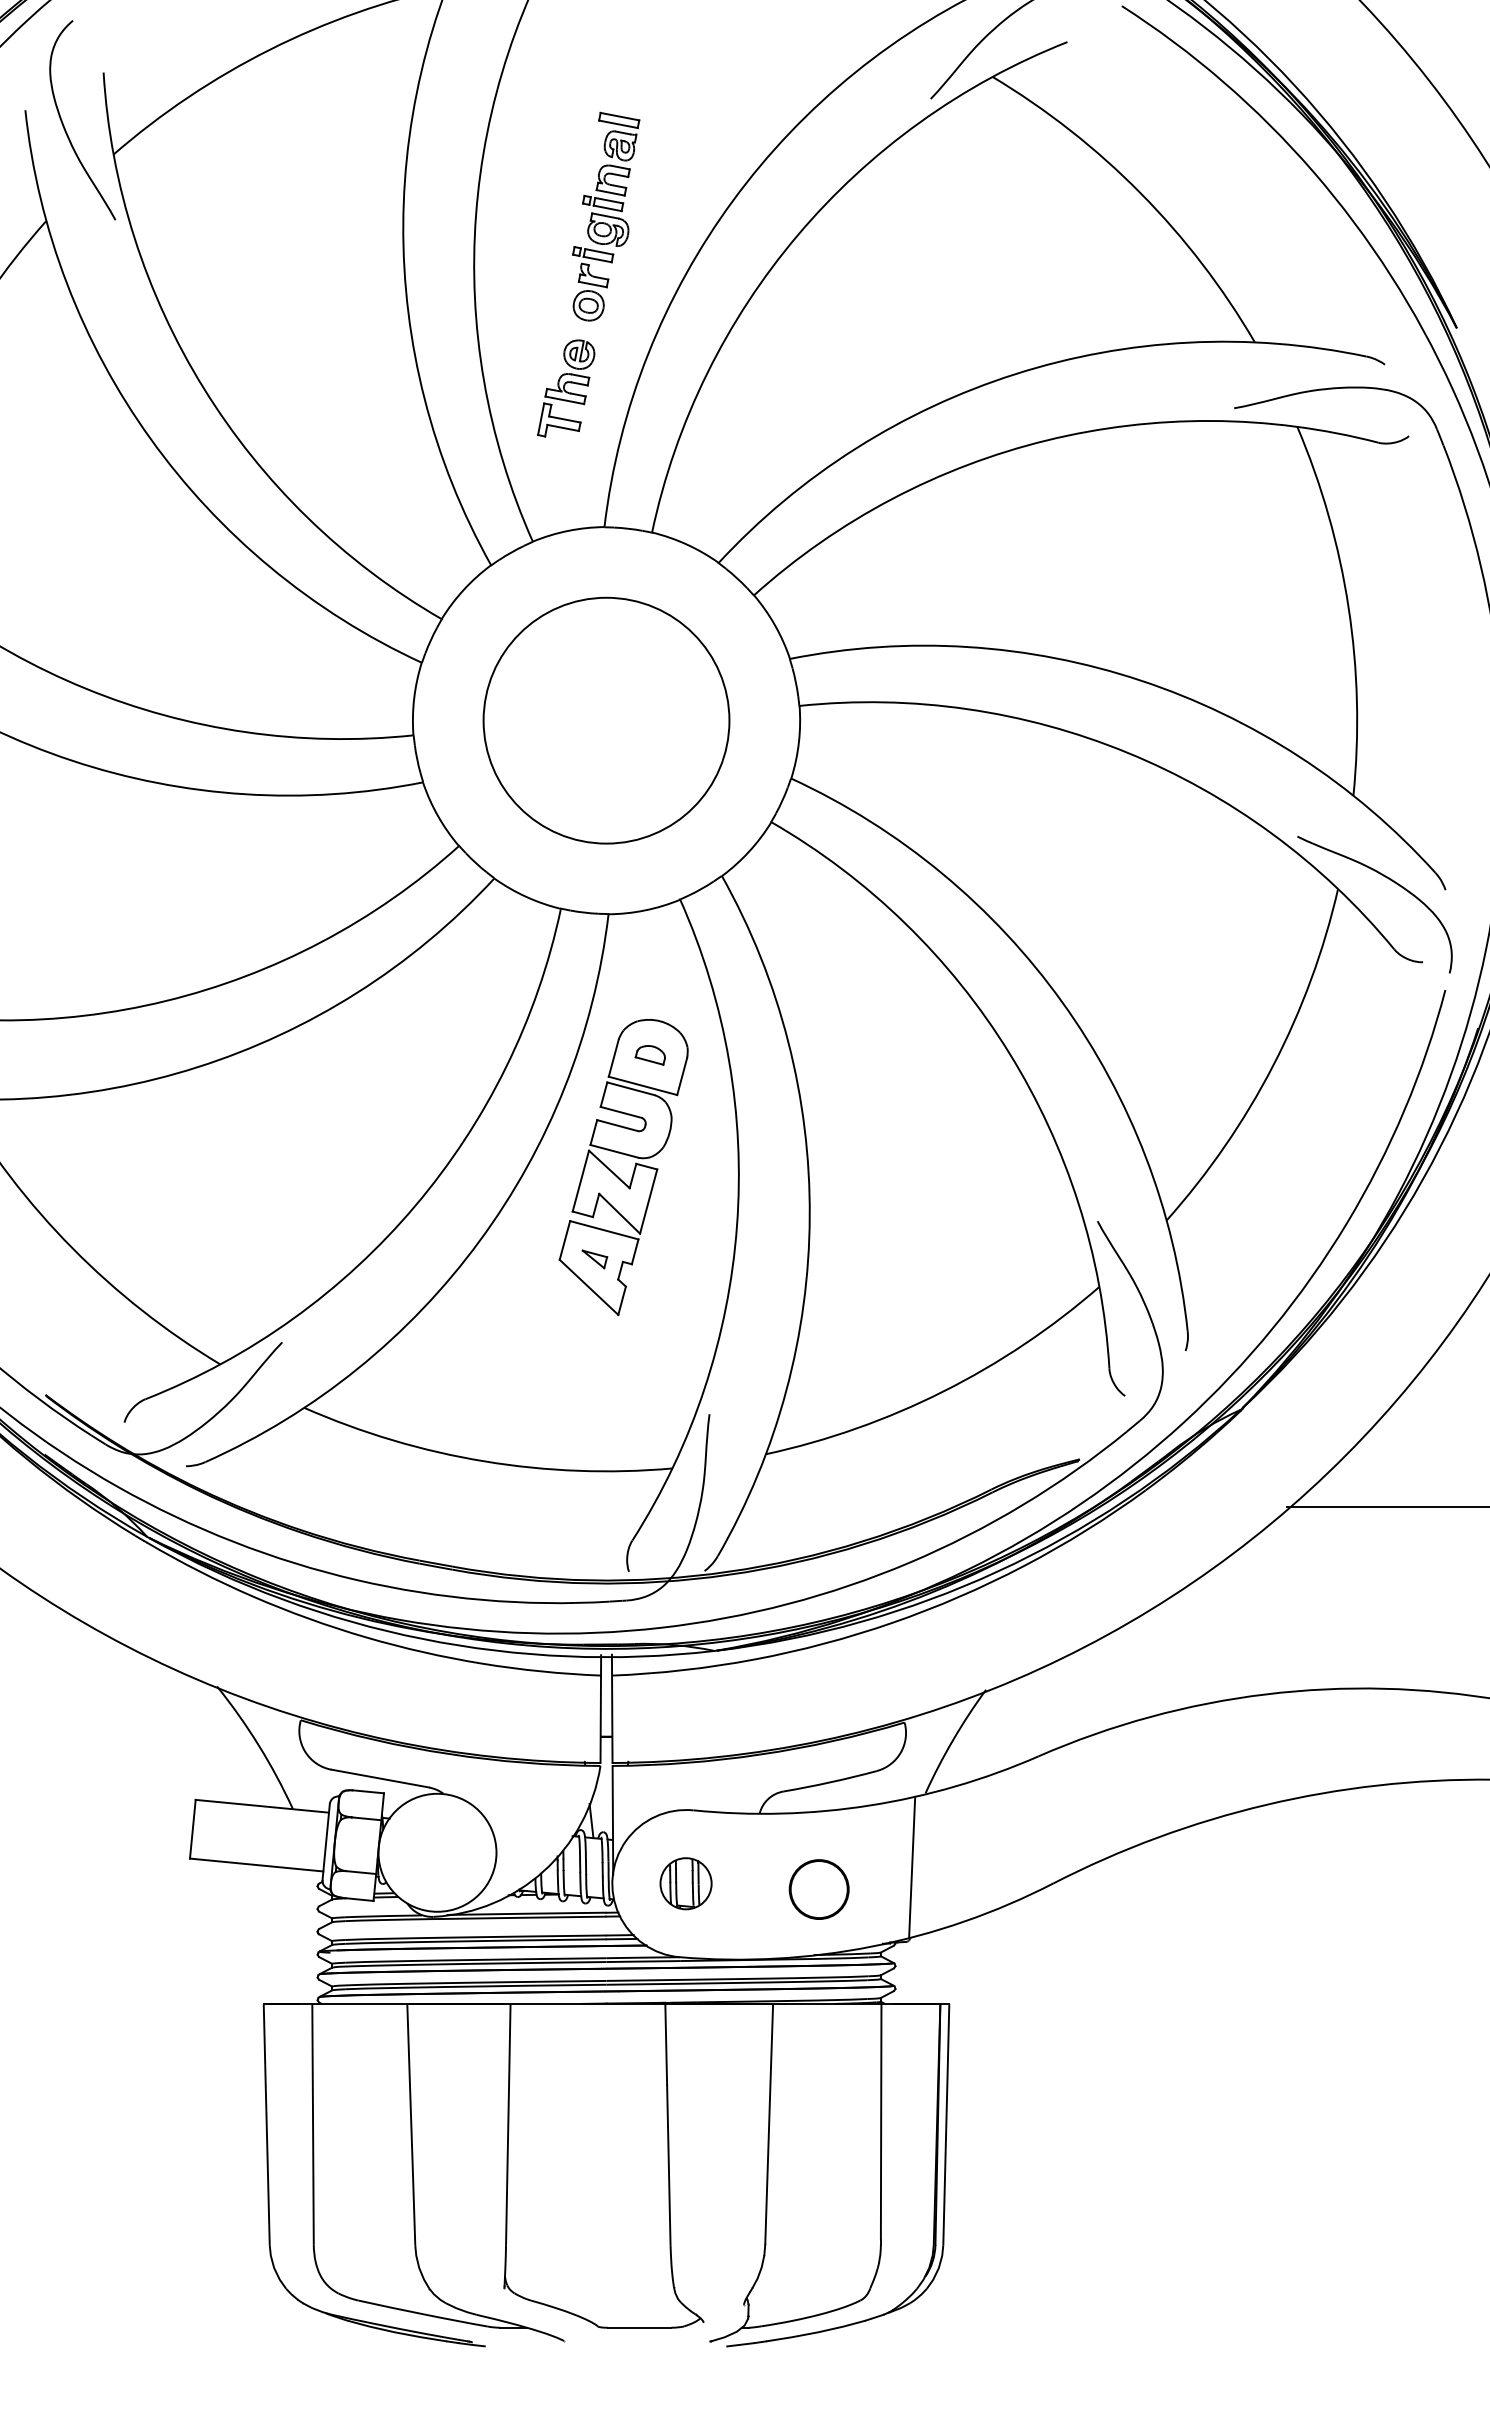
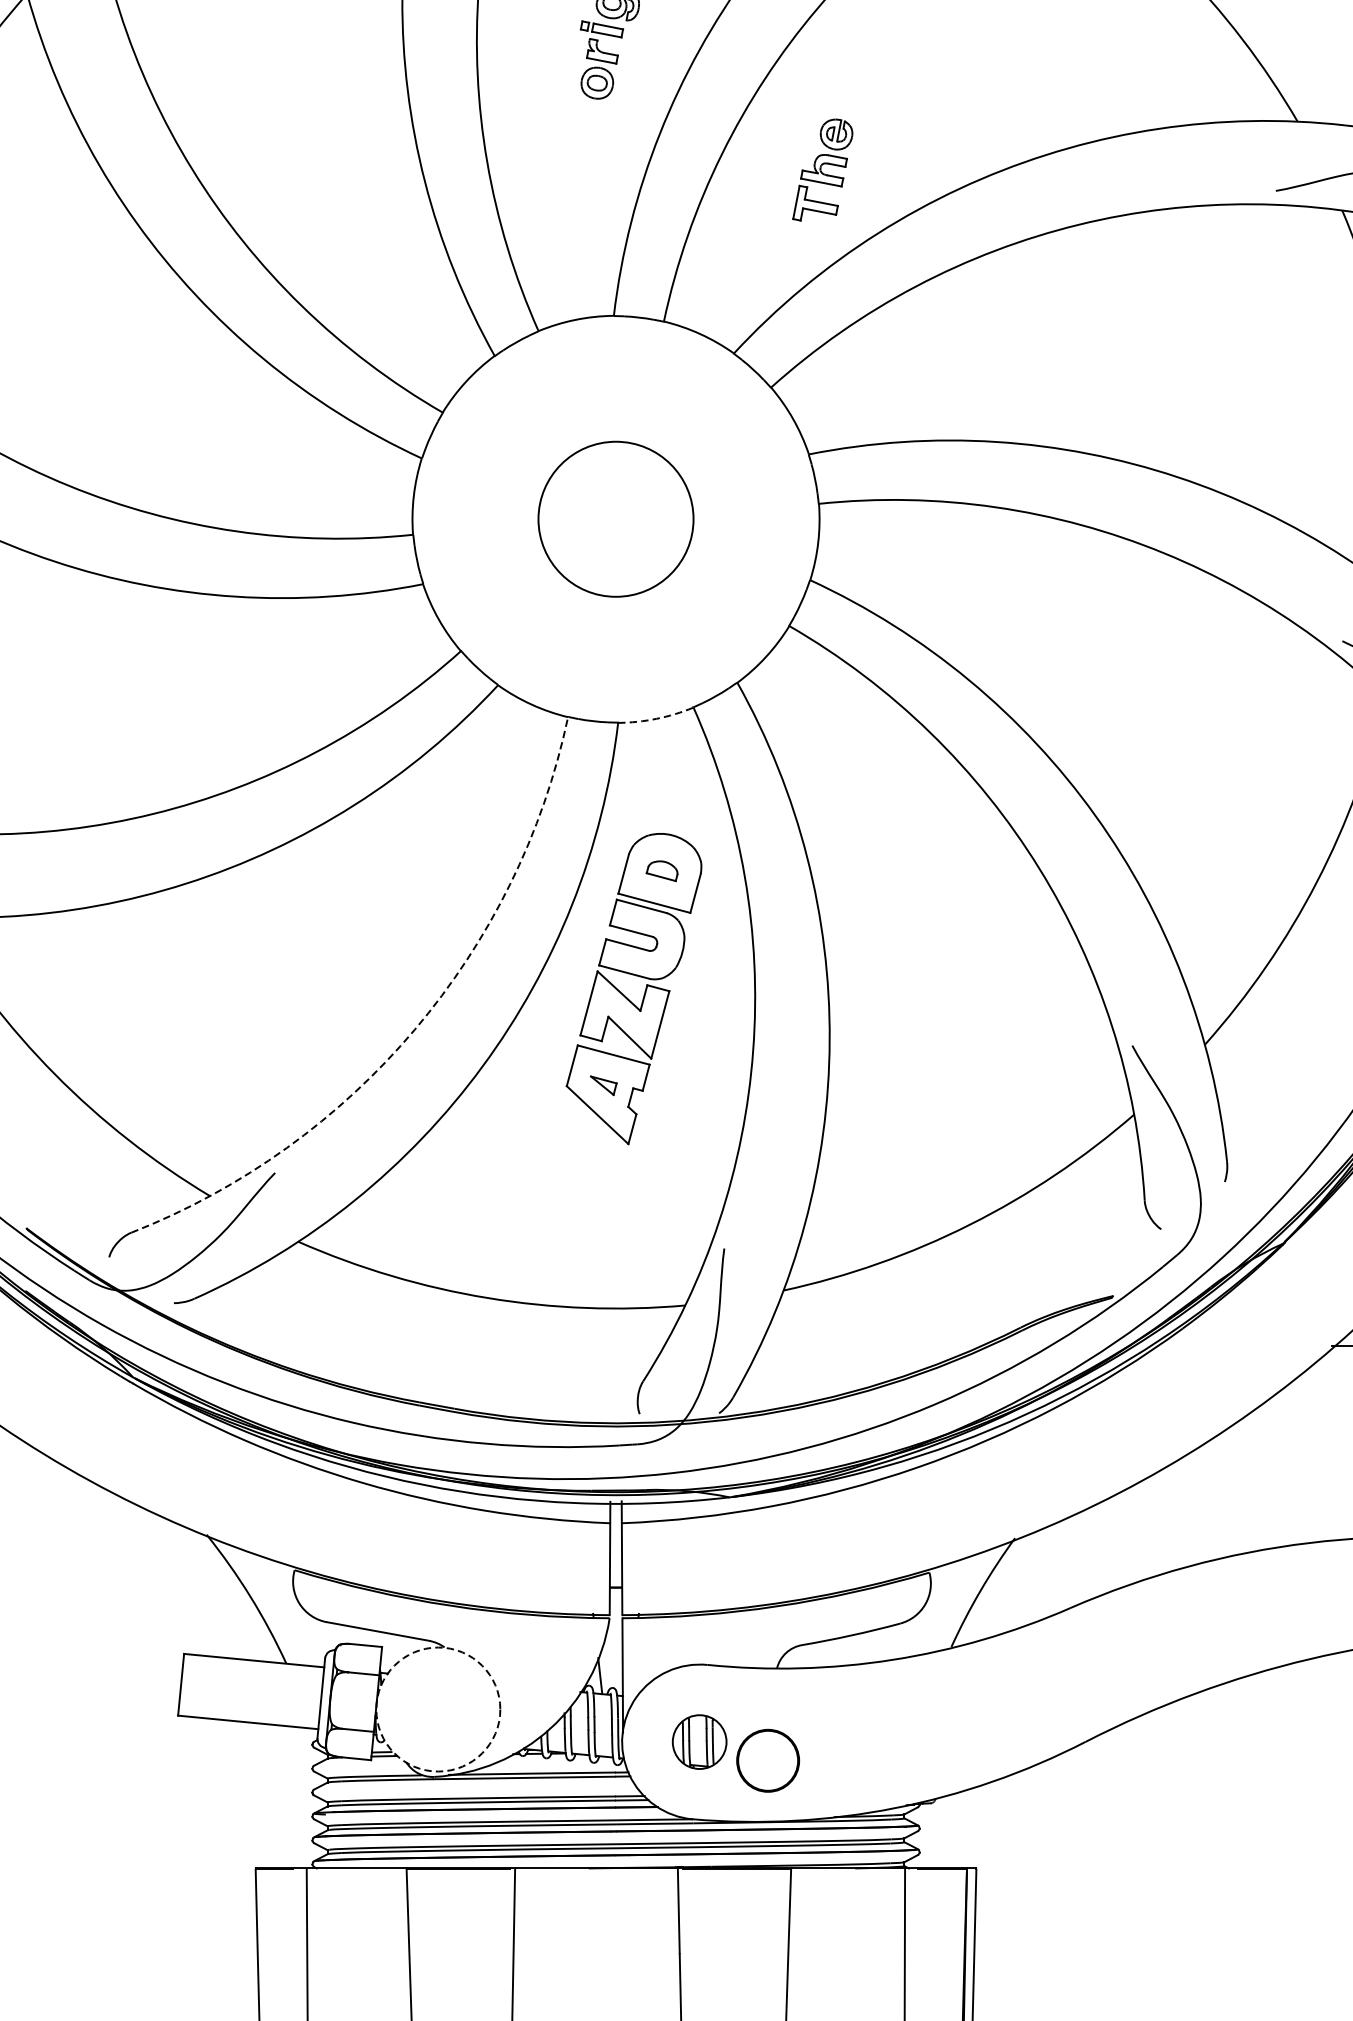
part: (566, 388) -> (823, 170), moved
circle: (606, 720) -> (616, 519), size x0.6
arc: (645, 910) -> (657, 718), solid -> dashed
arc: (415, 1206) -> (415, 1030), solid -> dashed
circle: (437, 1852) -> (438, 1709), solid -> dashed
line: (912, 1867) -> (937, 1725), removed
part: (818, 1889) -> (767, 1760), moved

